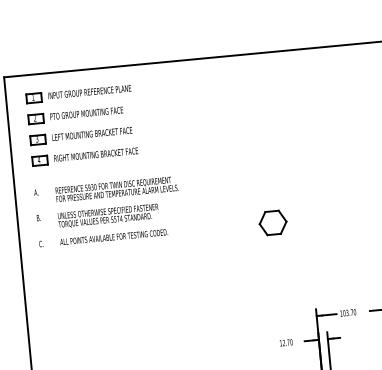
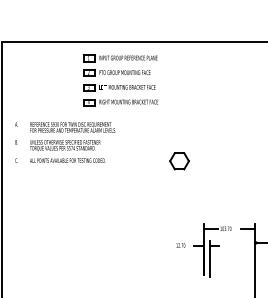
part: (81, 125) -> (120, 80), moved

